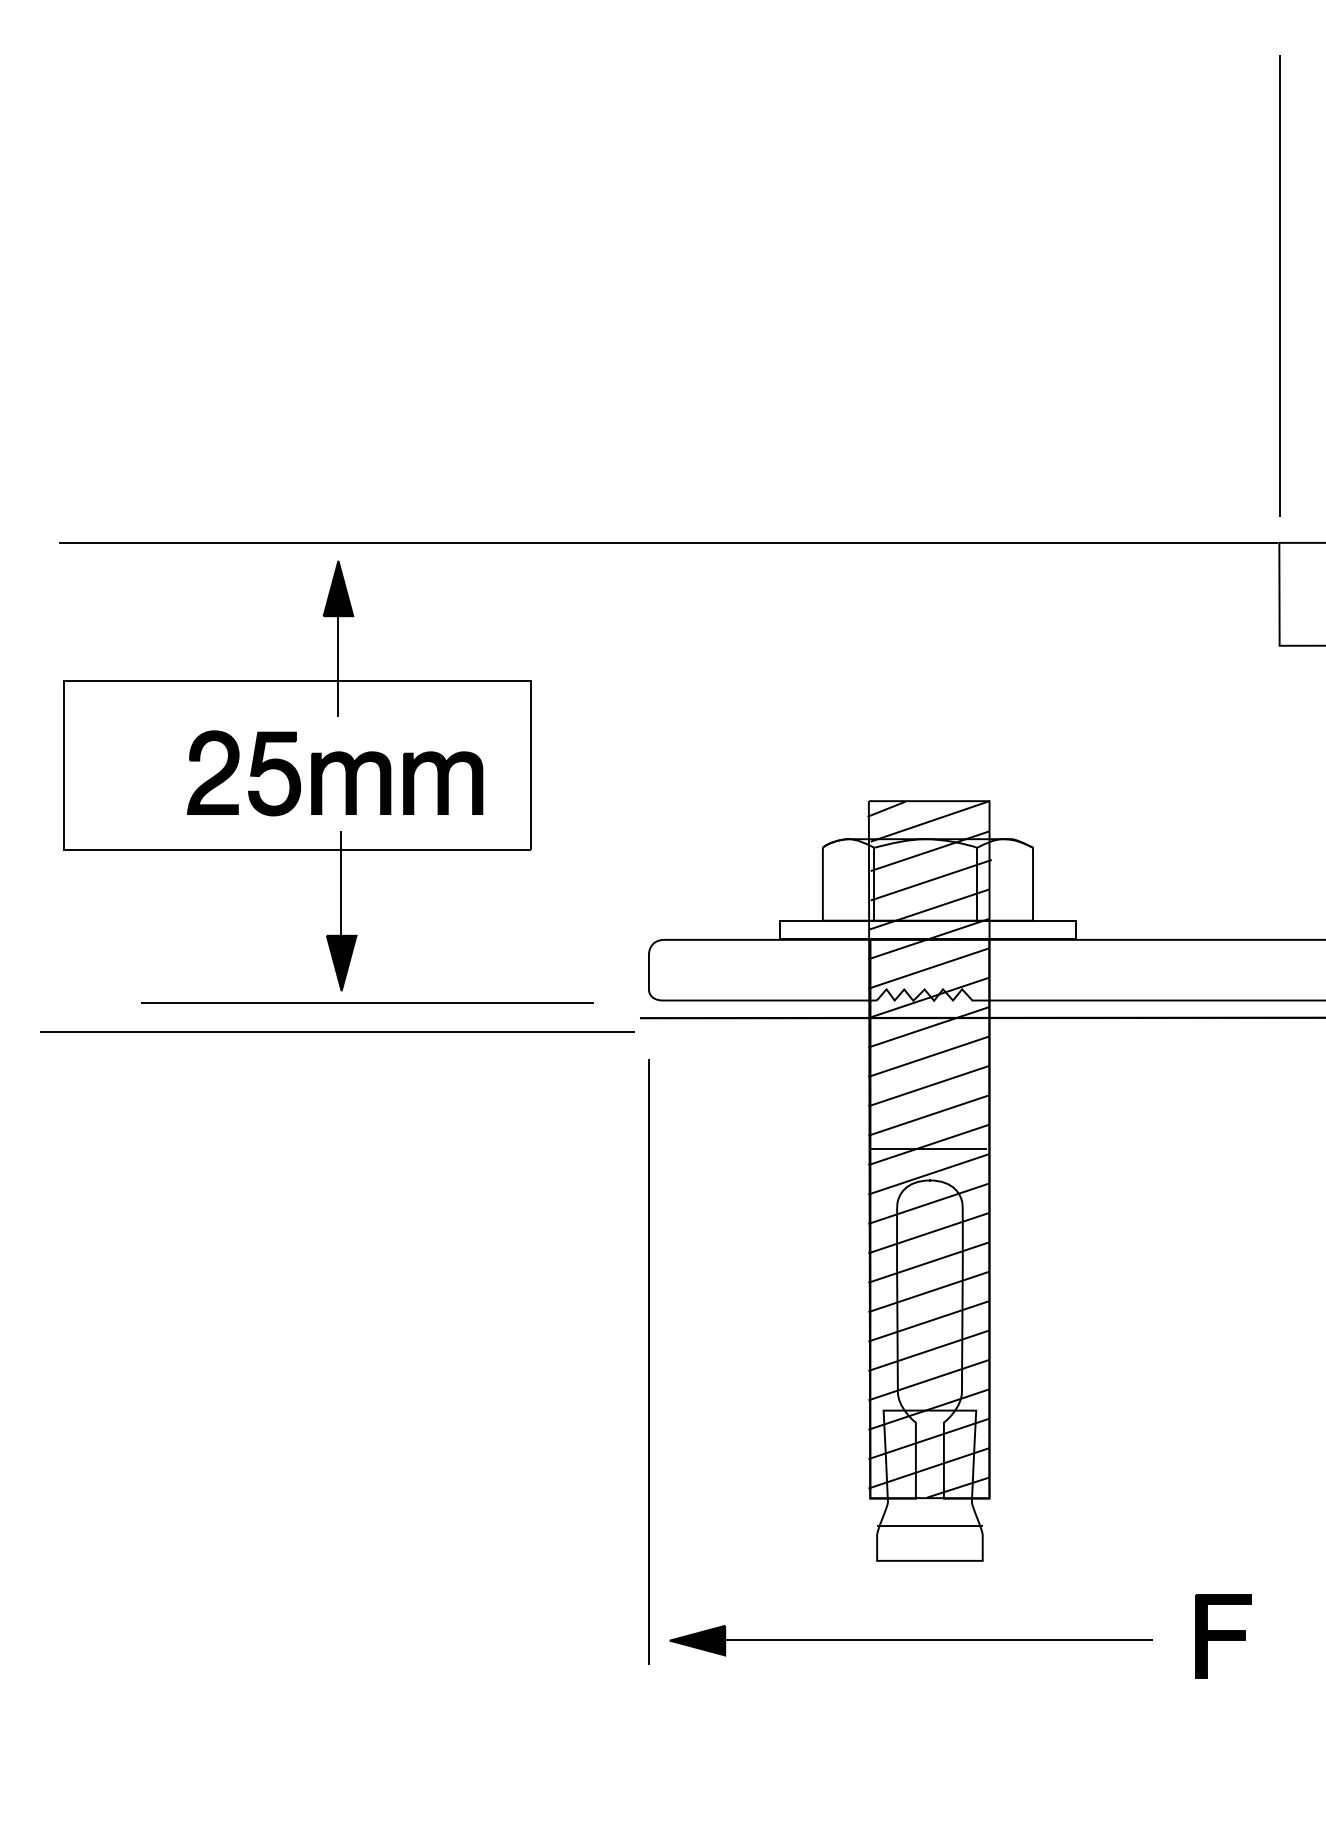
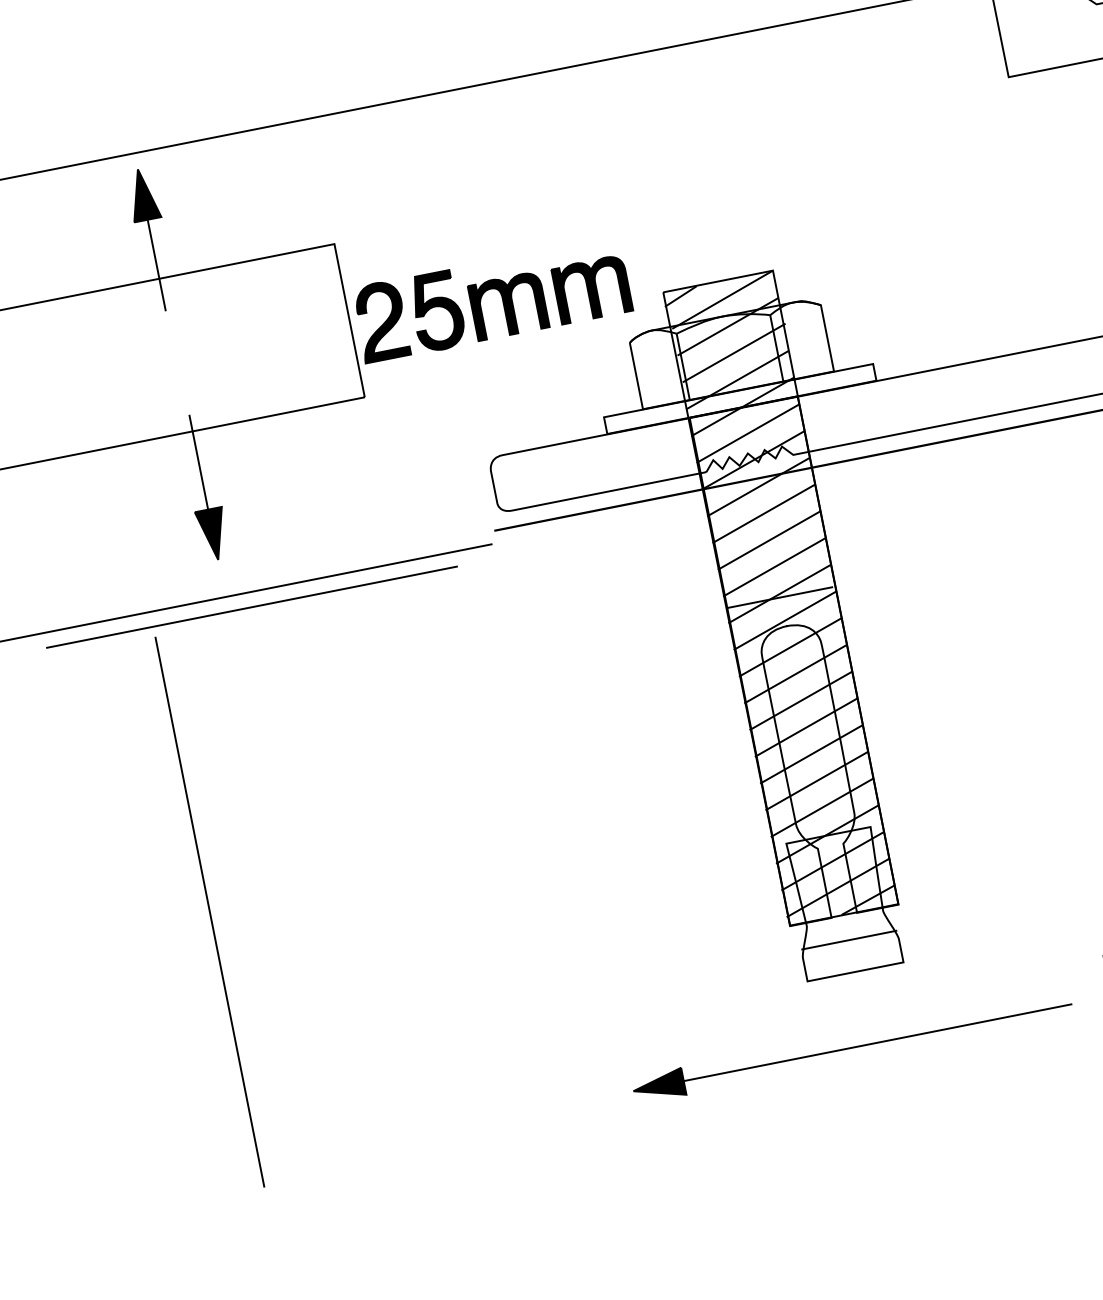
part: (345, 773) -> (501, 298), moved
line: (367, 1002) -> (251, 606), moved
line: (648, 1361) -> (209, 911), moved

